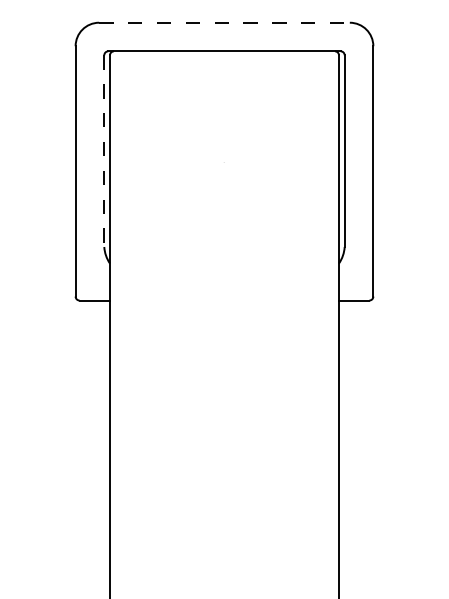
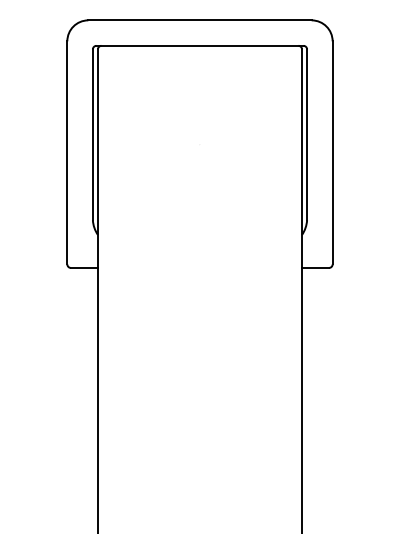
line: (224, 22) -> (200, 20), dashed -> solid
line: (104, 151) -> (93, 135), dashed -> solid

